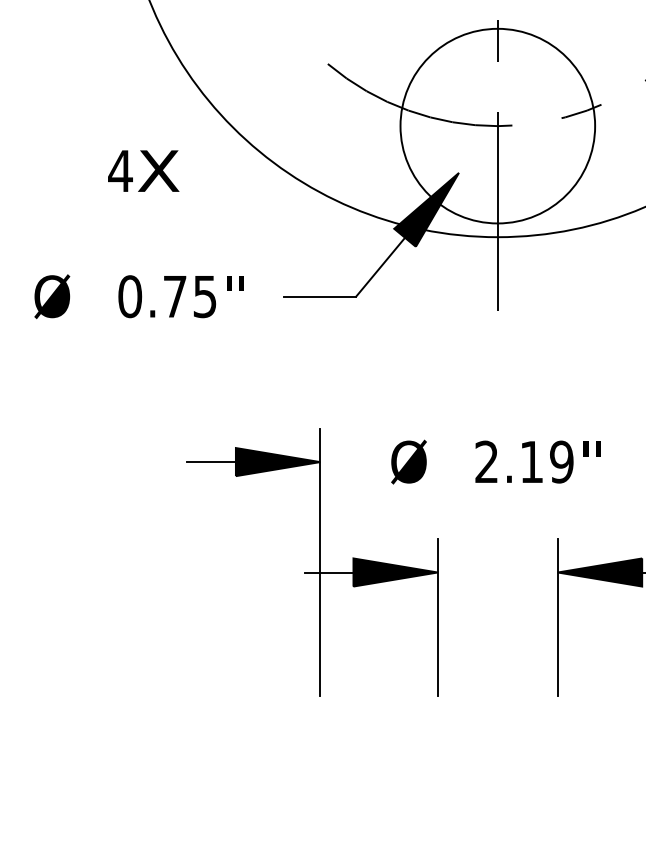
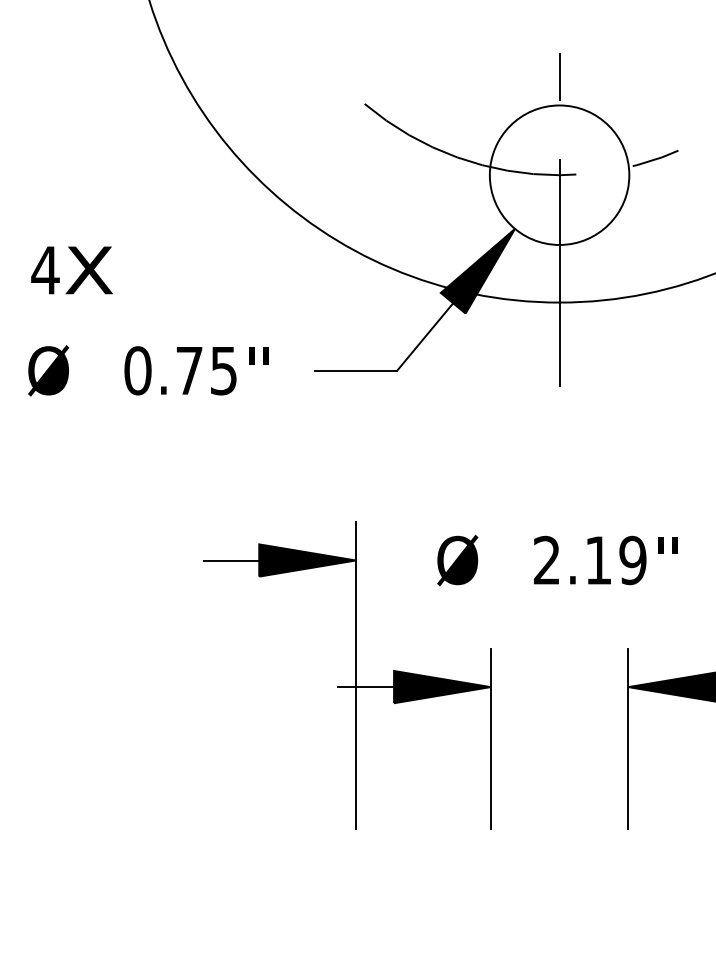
circle: (497, 125) -> (559, 174), size x0.62
text: (143, 170) -> (71, 269), moved

